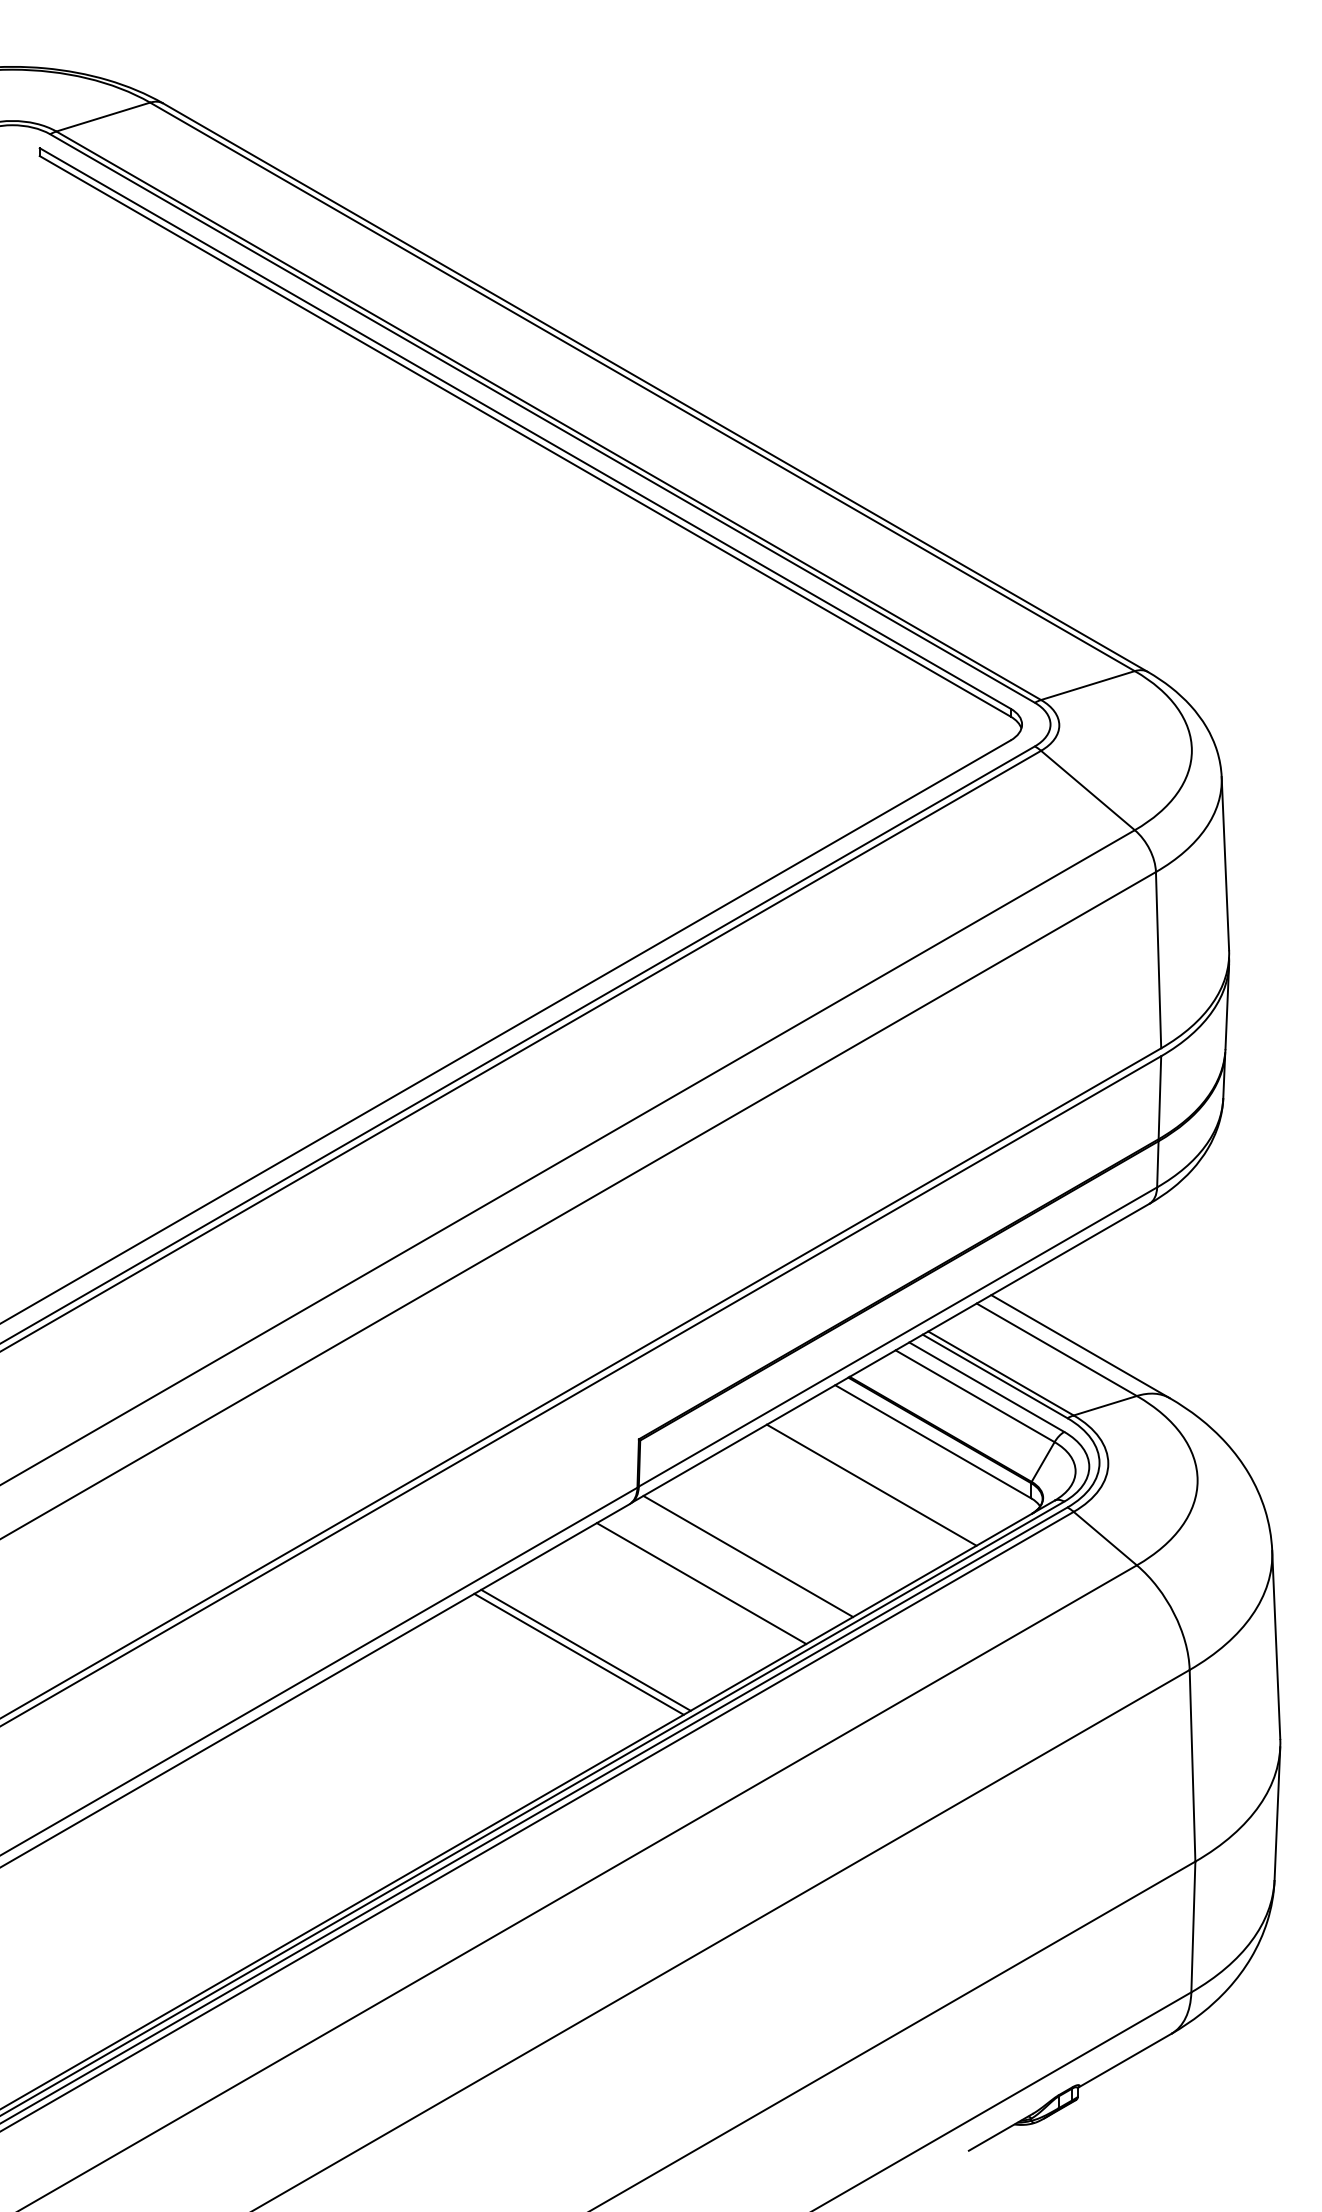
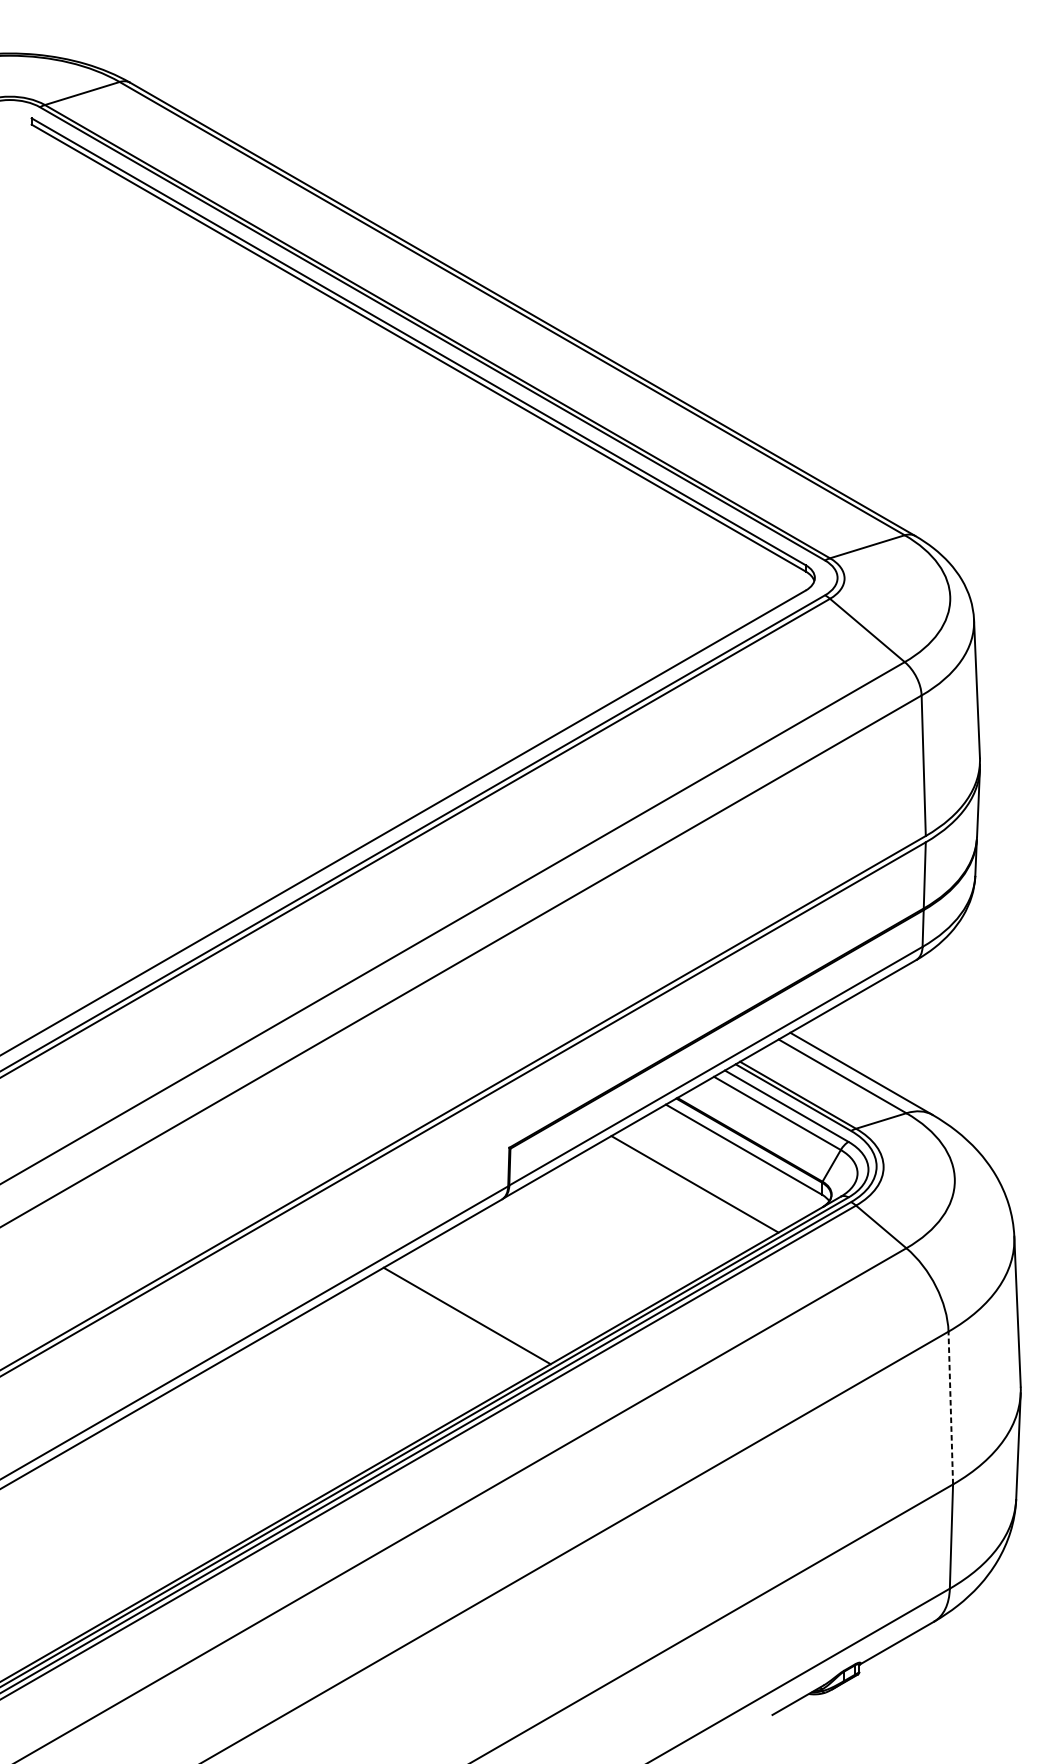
line: (748, 1556) -> (596, 1241), removed
line: (701, 1583) -> (559, 1262), removed
line: (578, 1653) -> (461, 1318), removed
line: (1192, 1765) -> (950, 1407), solid -> dashed

